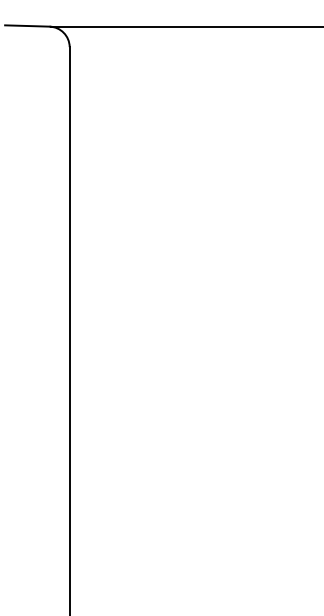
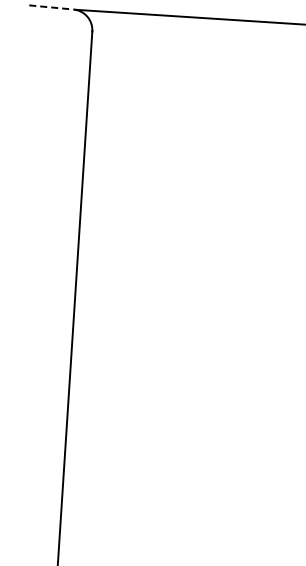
line: (27, 26) -> (51, 7), solid -> dashed

